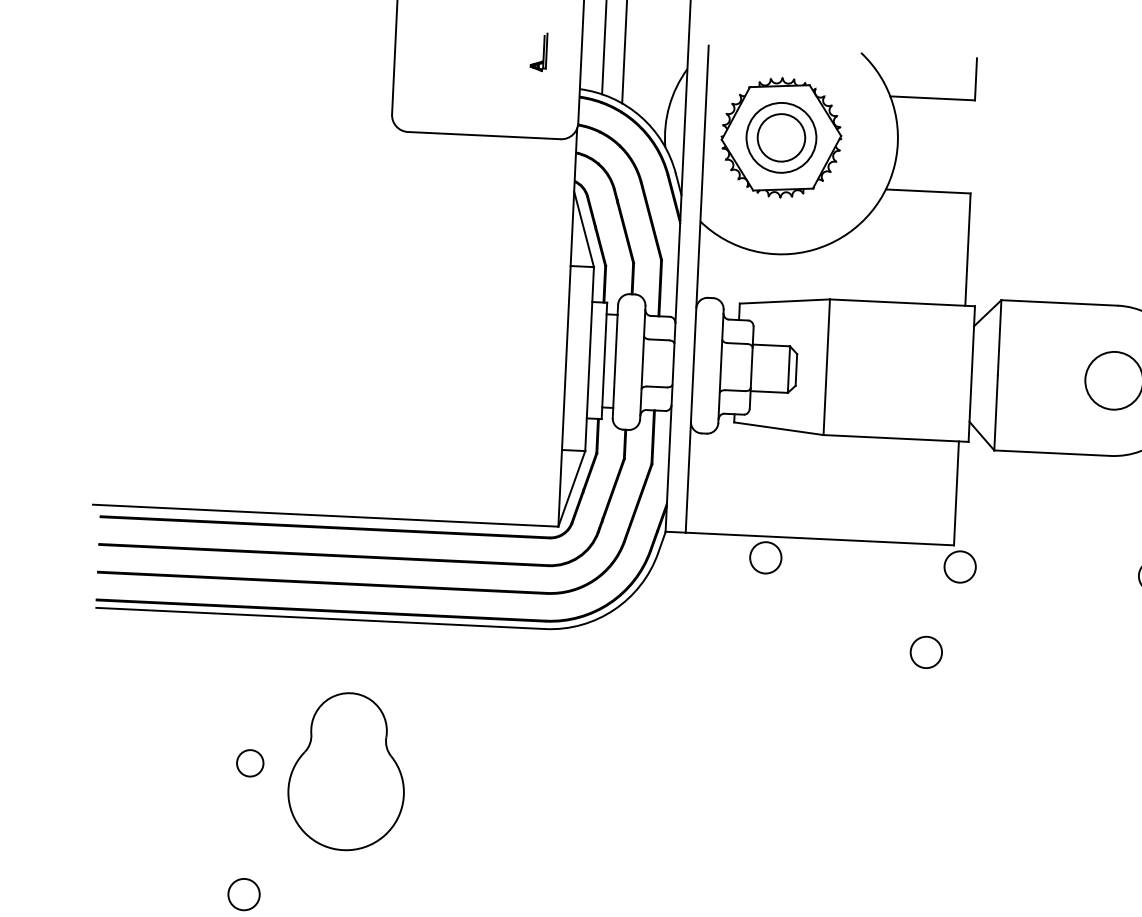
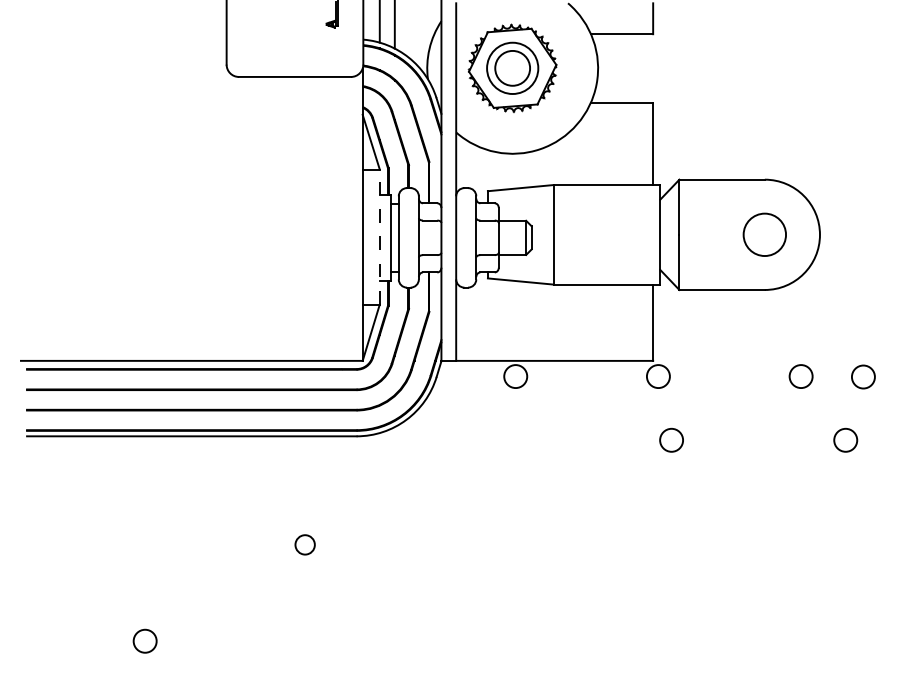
line: (589, 359) -> (379, 237), solid -> dashed
circle: (926, 651) -> (671, 439), moved
circle: (249, 762) -> (304, 544), moved
part: (347, 771) -> (216, 547), removed

